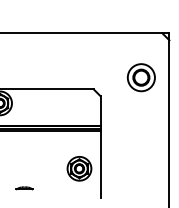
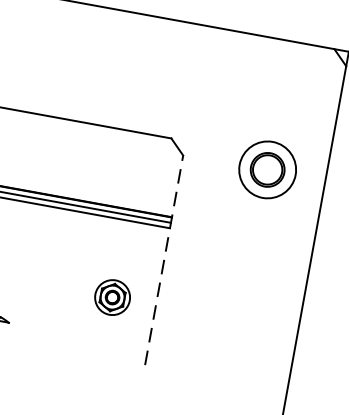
part: (140, 77) -> (265, 169), moved
line: (100, 146) -> (164, 259), solid -> dashed
part: (79, 168) -> (112, 296), size x0.7

